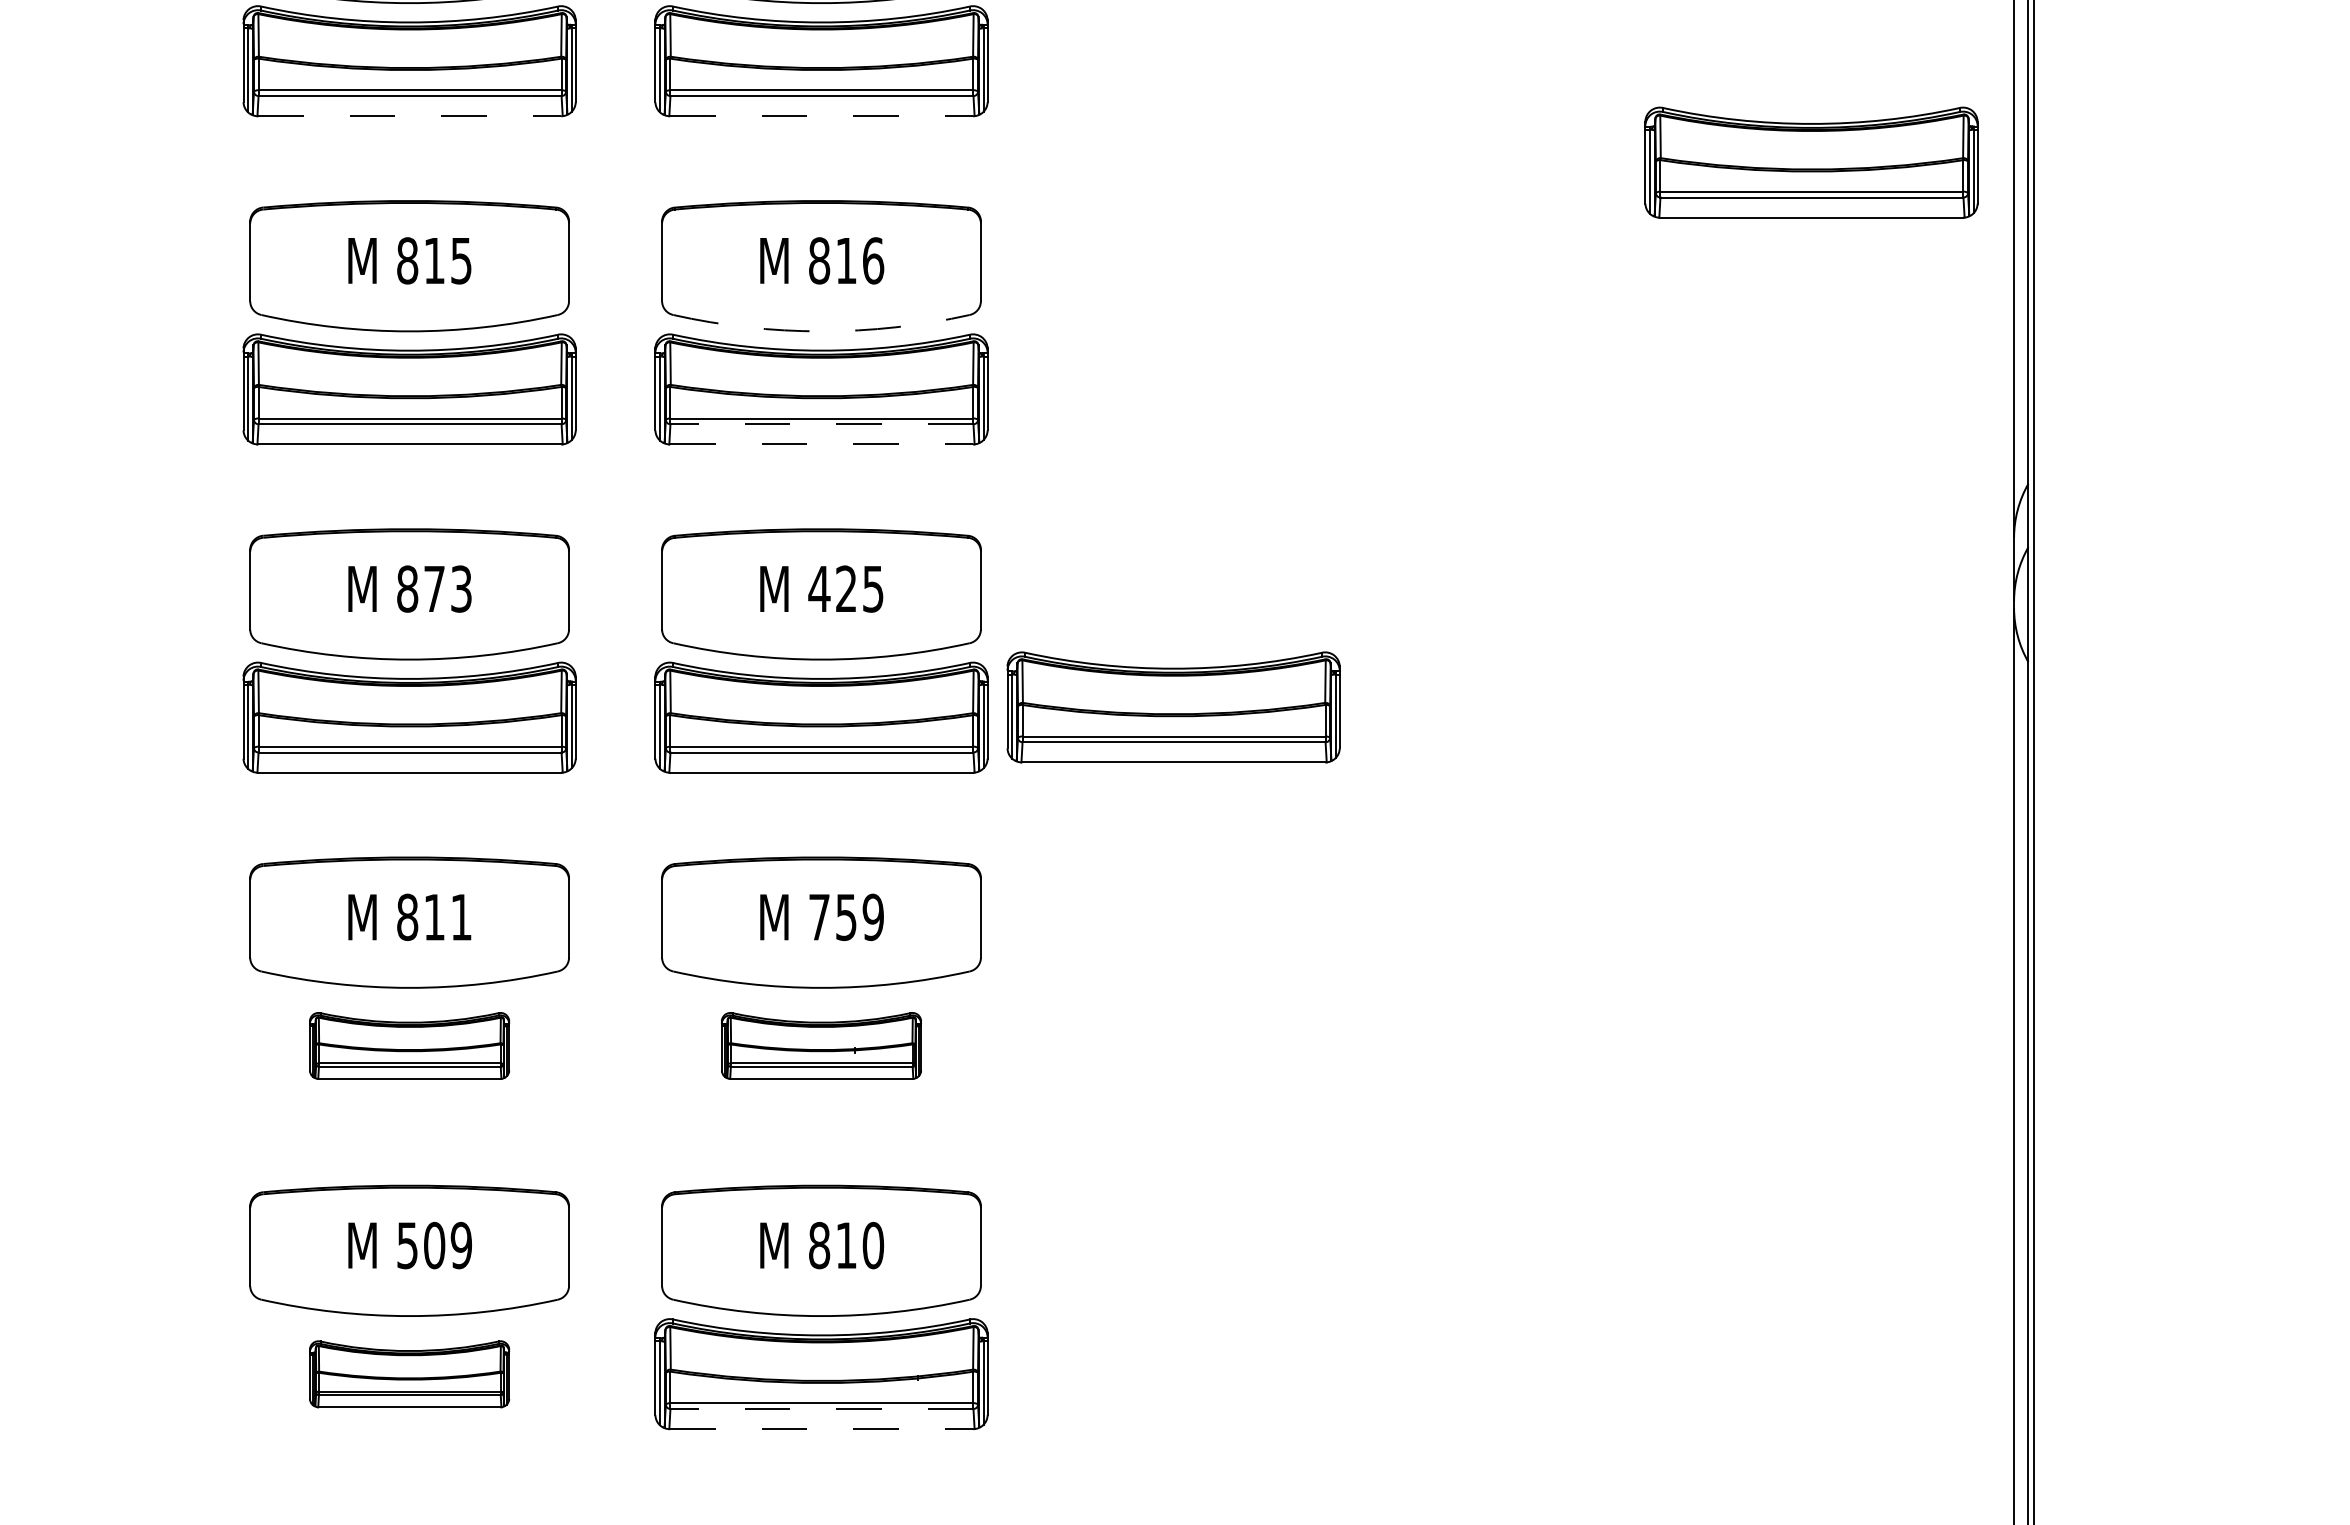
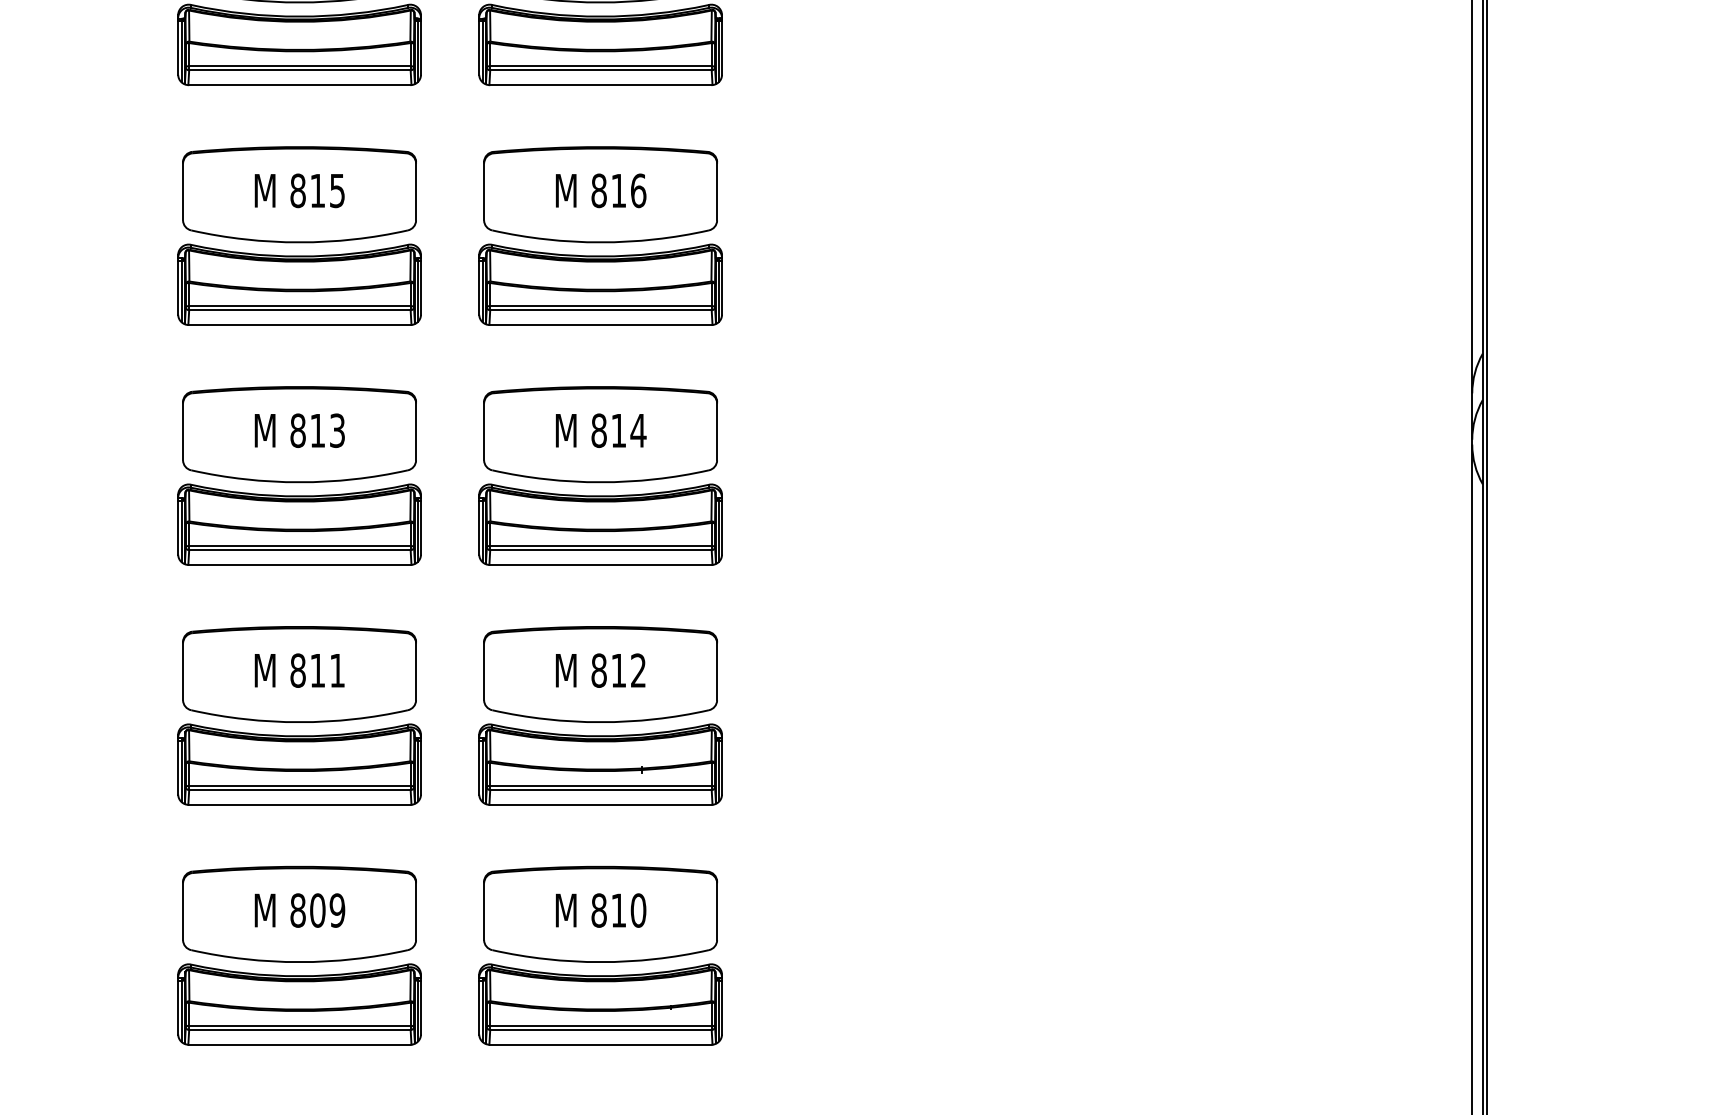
line: (410, 116) -> (300, 85), dashed -> solid
line: (822, 116) -> (601, 85), dashed -> solid
part: (1811, 162) -> (1324, 118), removed
arc: (821, 331) -> (600, 242), dashed -> solid
line: (821, 424) -> (600, 310), dashed -> solid
line: (822, 444) -> (601, 325), dashed -> solid
text: (434, 588) -> (317, 430), 873 -> 813
text: (846, 588) -> (618, 430), 425 -> 814
part: (1173, 707) -> (857, 517), removed
text: (846, 917) -> (618, 670), 759 -> 812
part: (409, 1045) -> (299, 764), size x1.67
part: (821, 1045) -> (600, 764), size x1.67
text: (407, 1245) -> (298, 910), 509 -> 809
part: (409, 1374) -> (299, 1004), size x1.67
line: (821, 1408) -> (600, 1029), dashed -> solid
line: (822, 1429) -> (601, 1045), dashed -> solid

